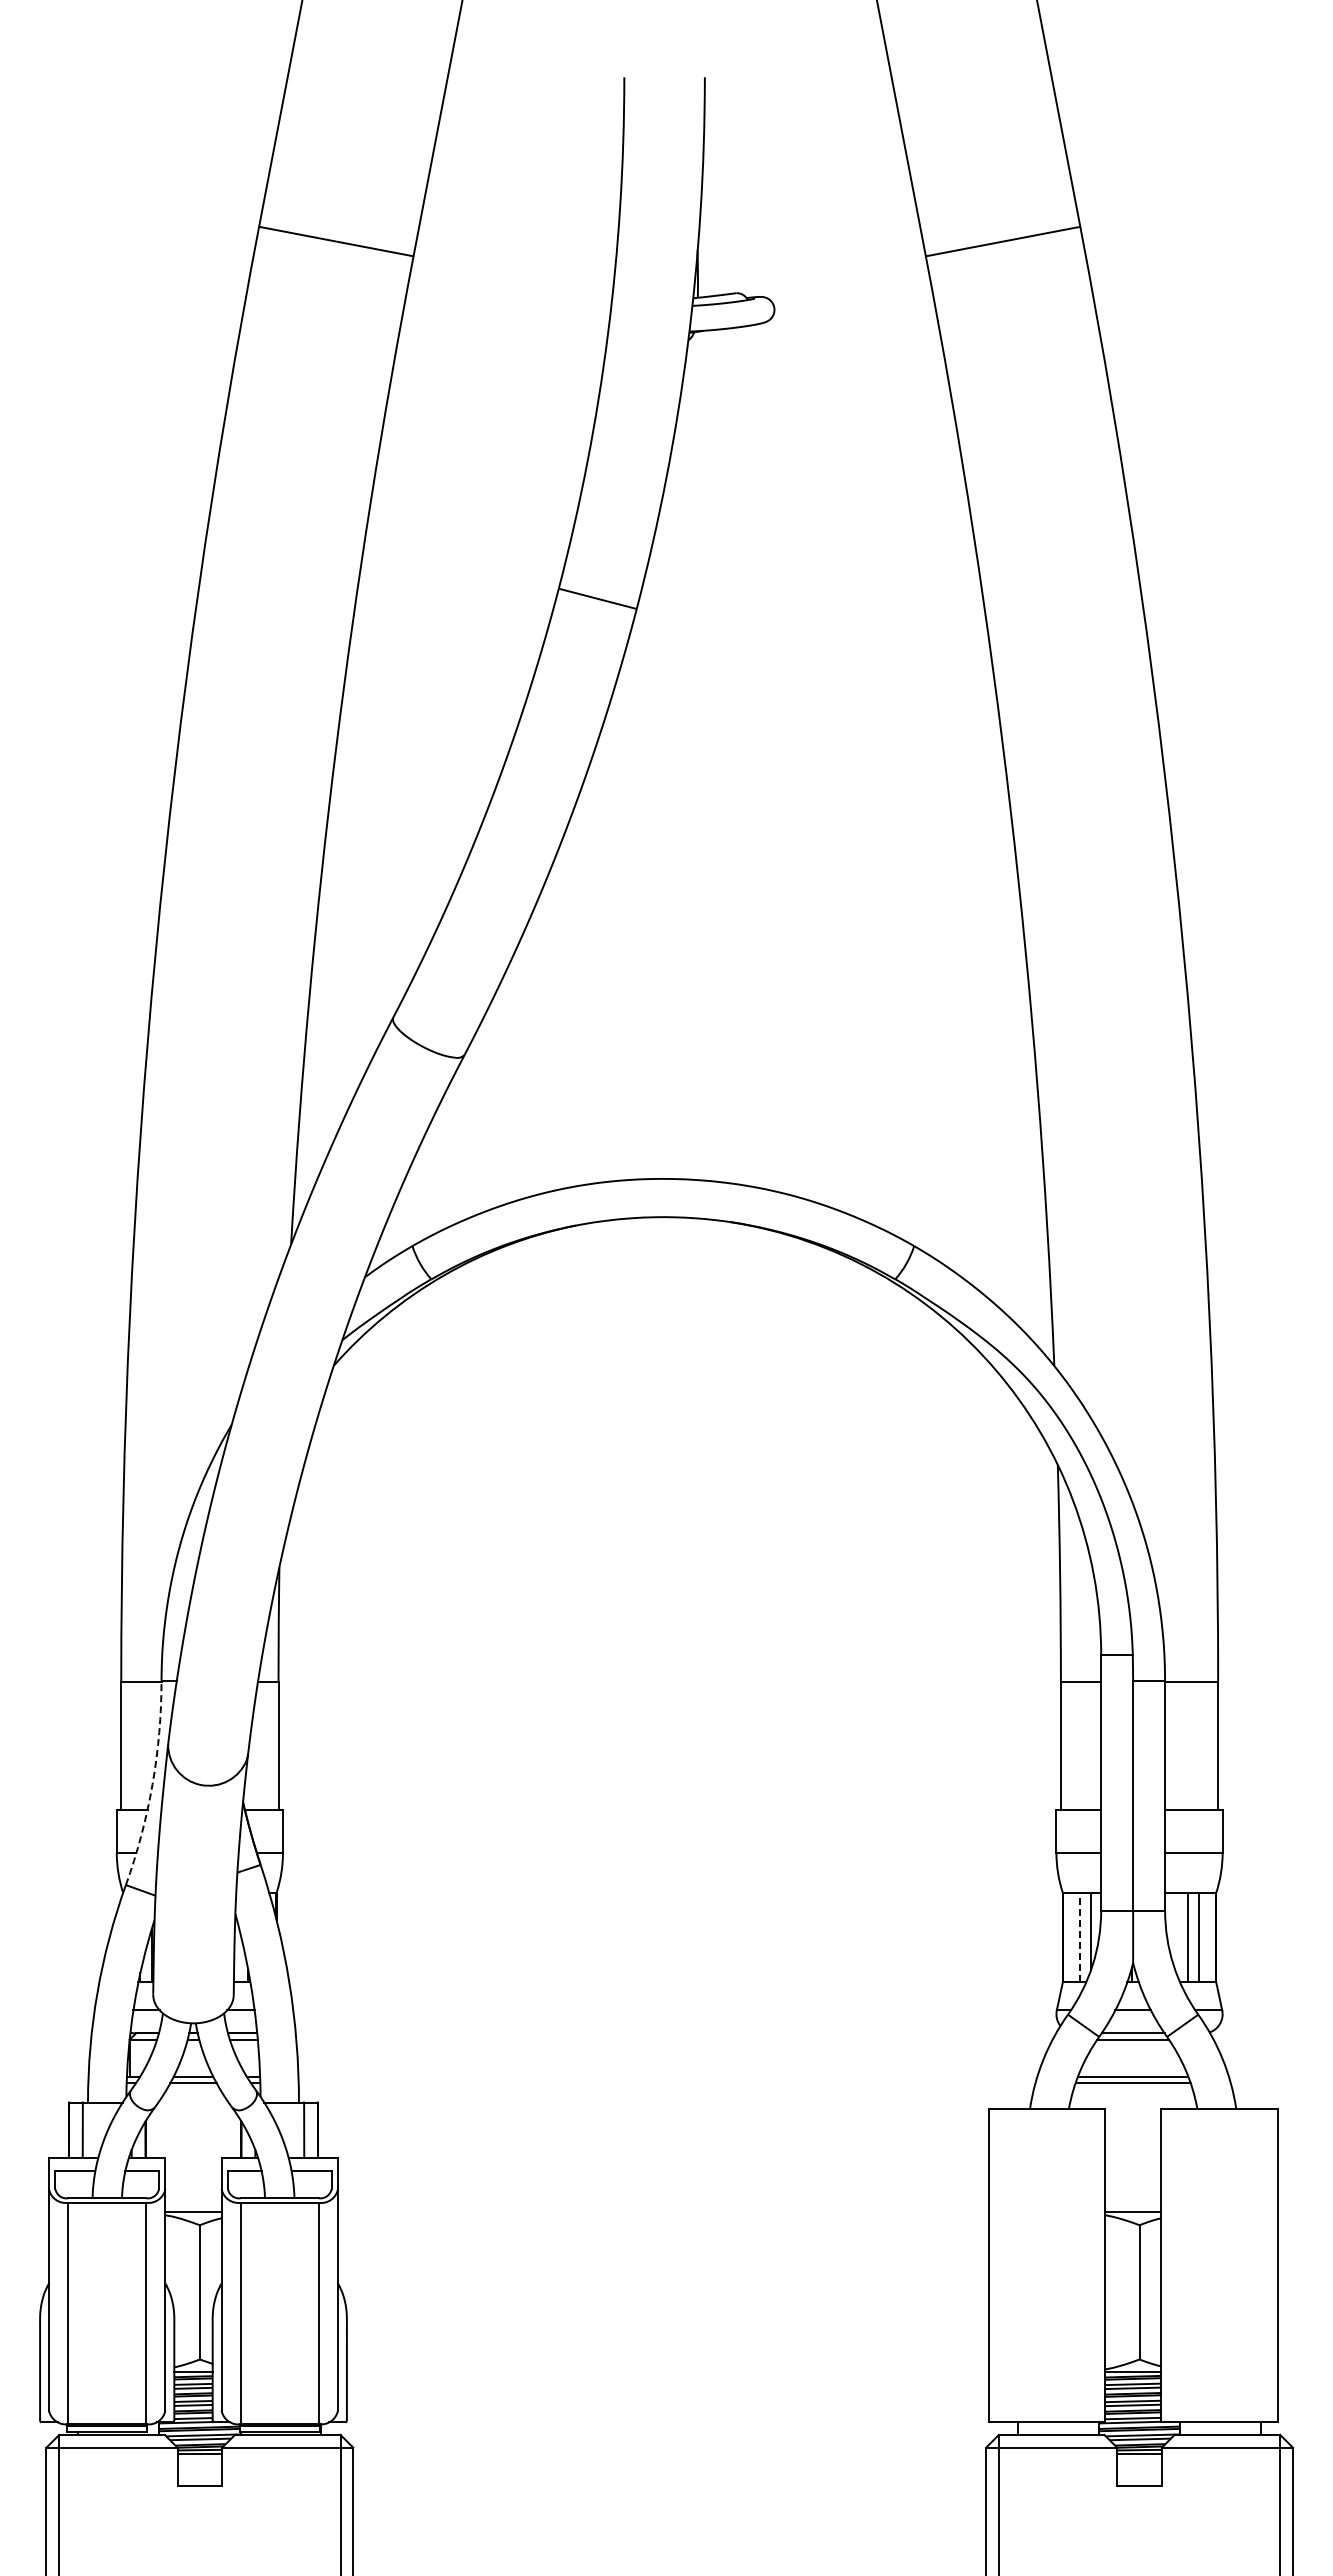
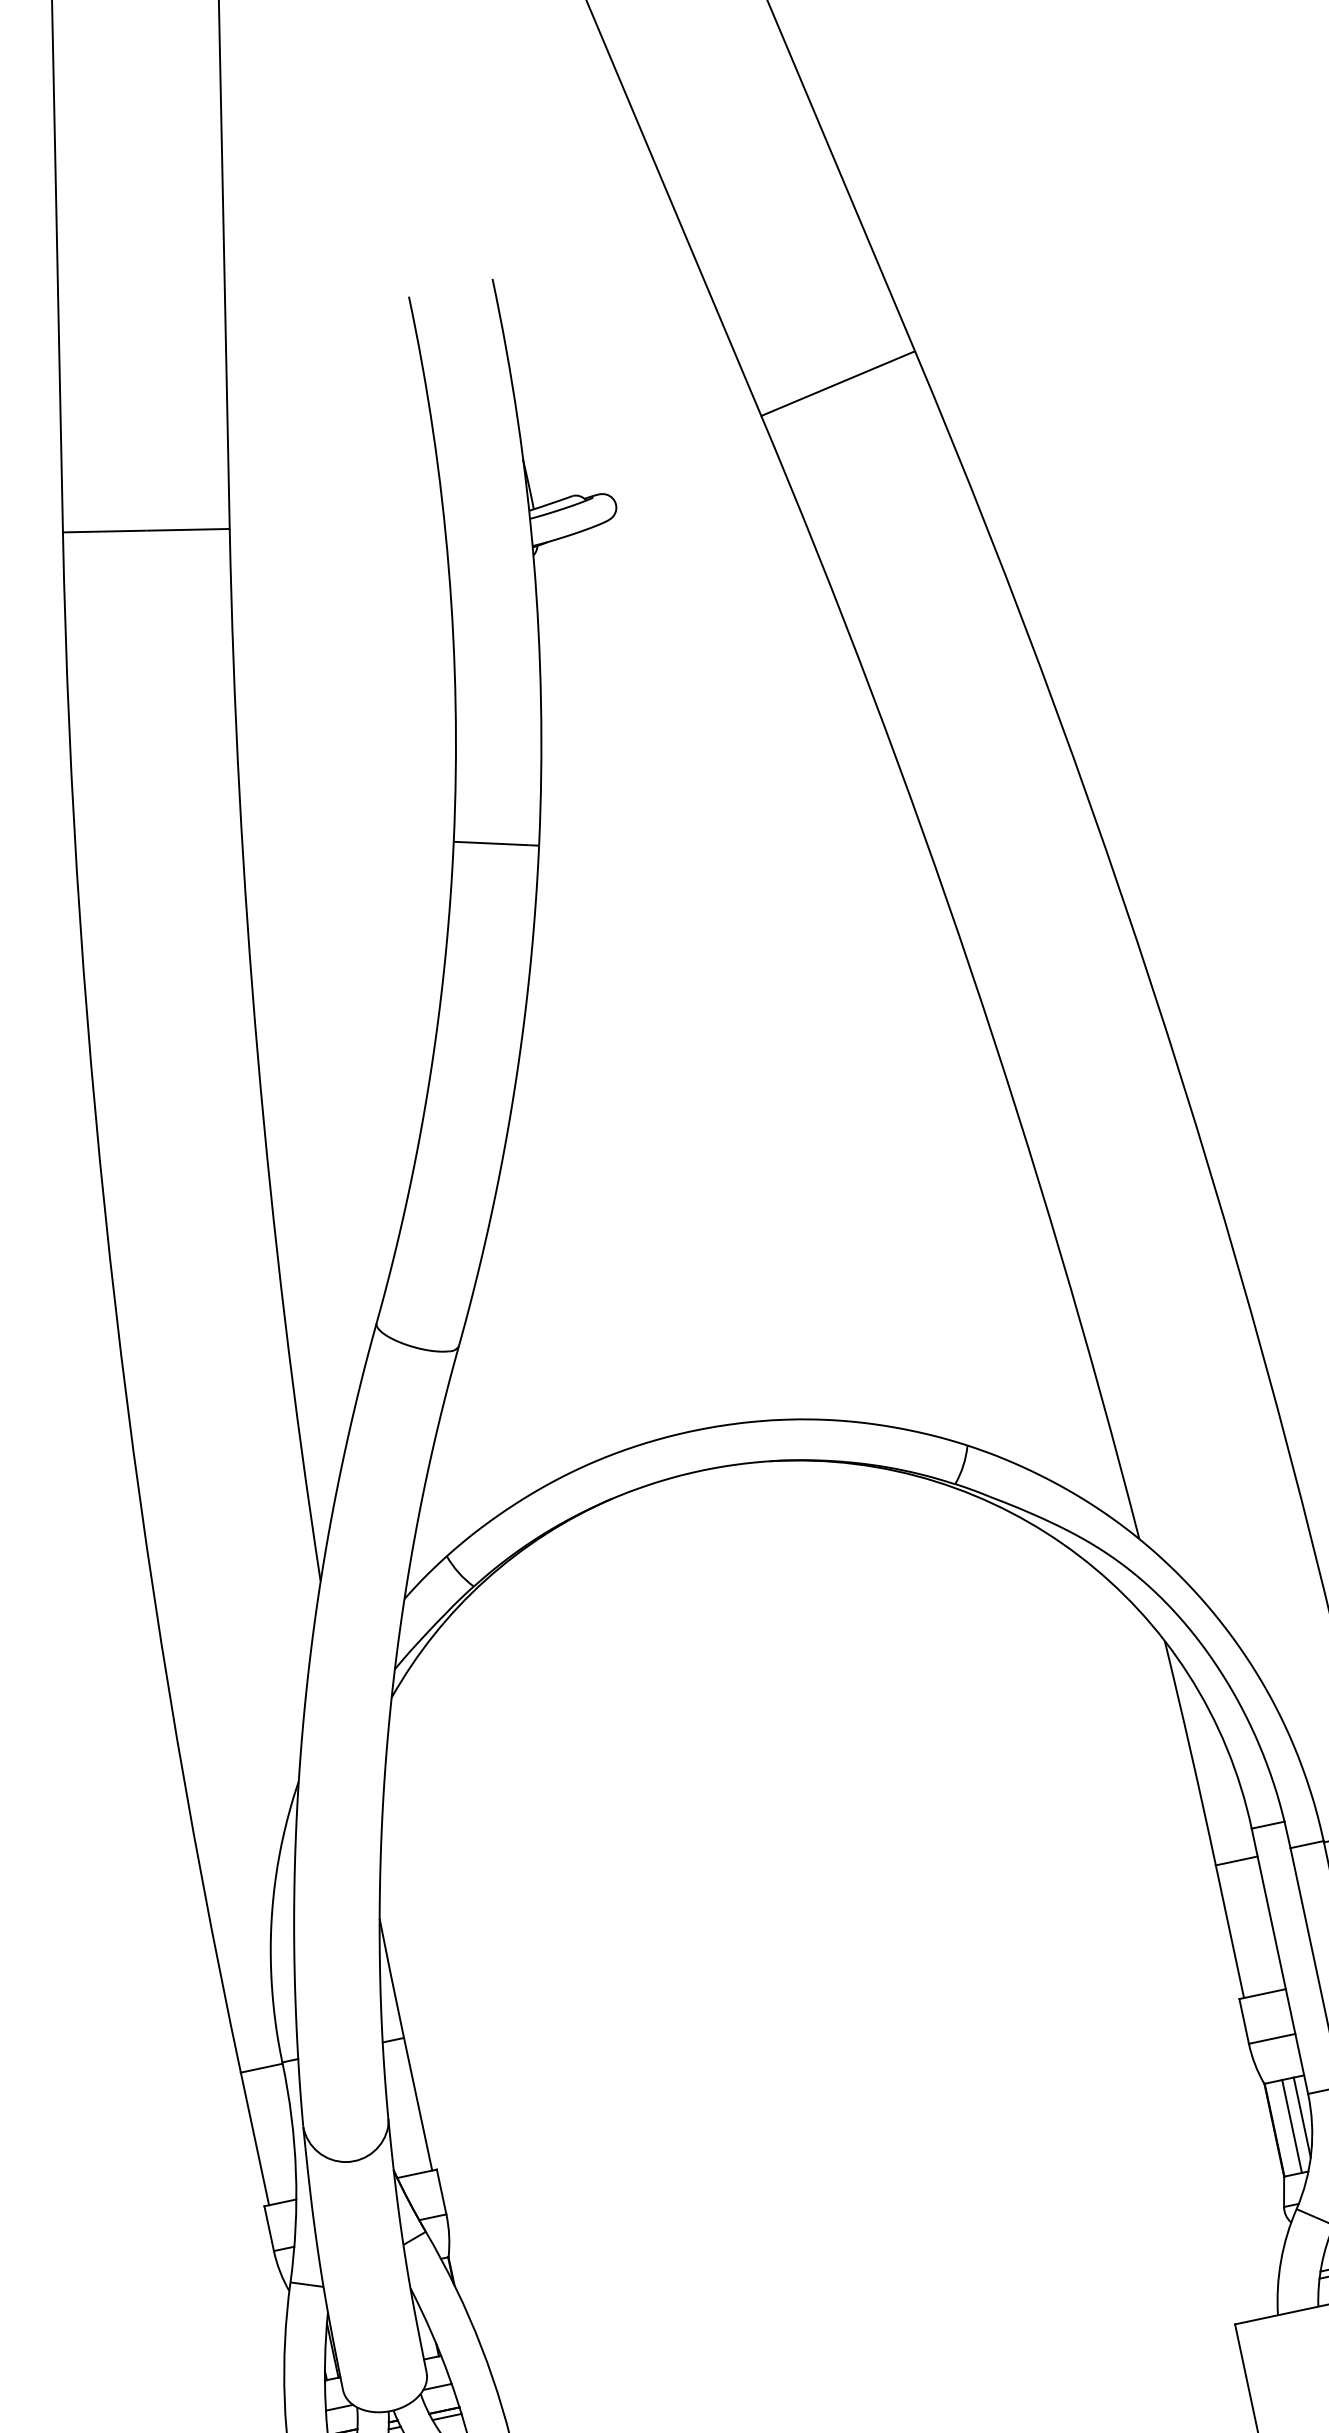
arc: (152, 1784) -> (295, 2172), dashed -> solid
line: (1080, 1937) -> (1292, 2126), dashed -> solid

